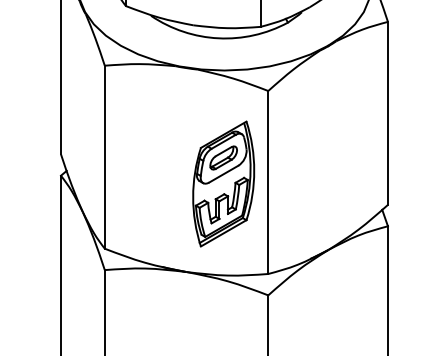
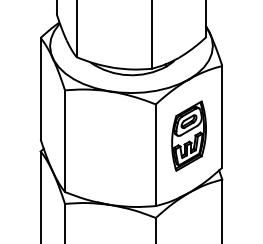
part: (222, 182) -> (188, 135), moved

